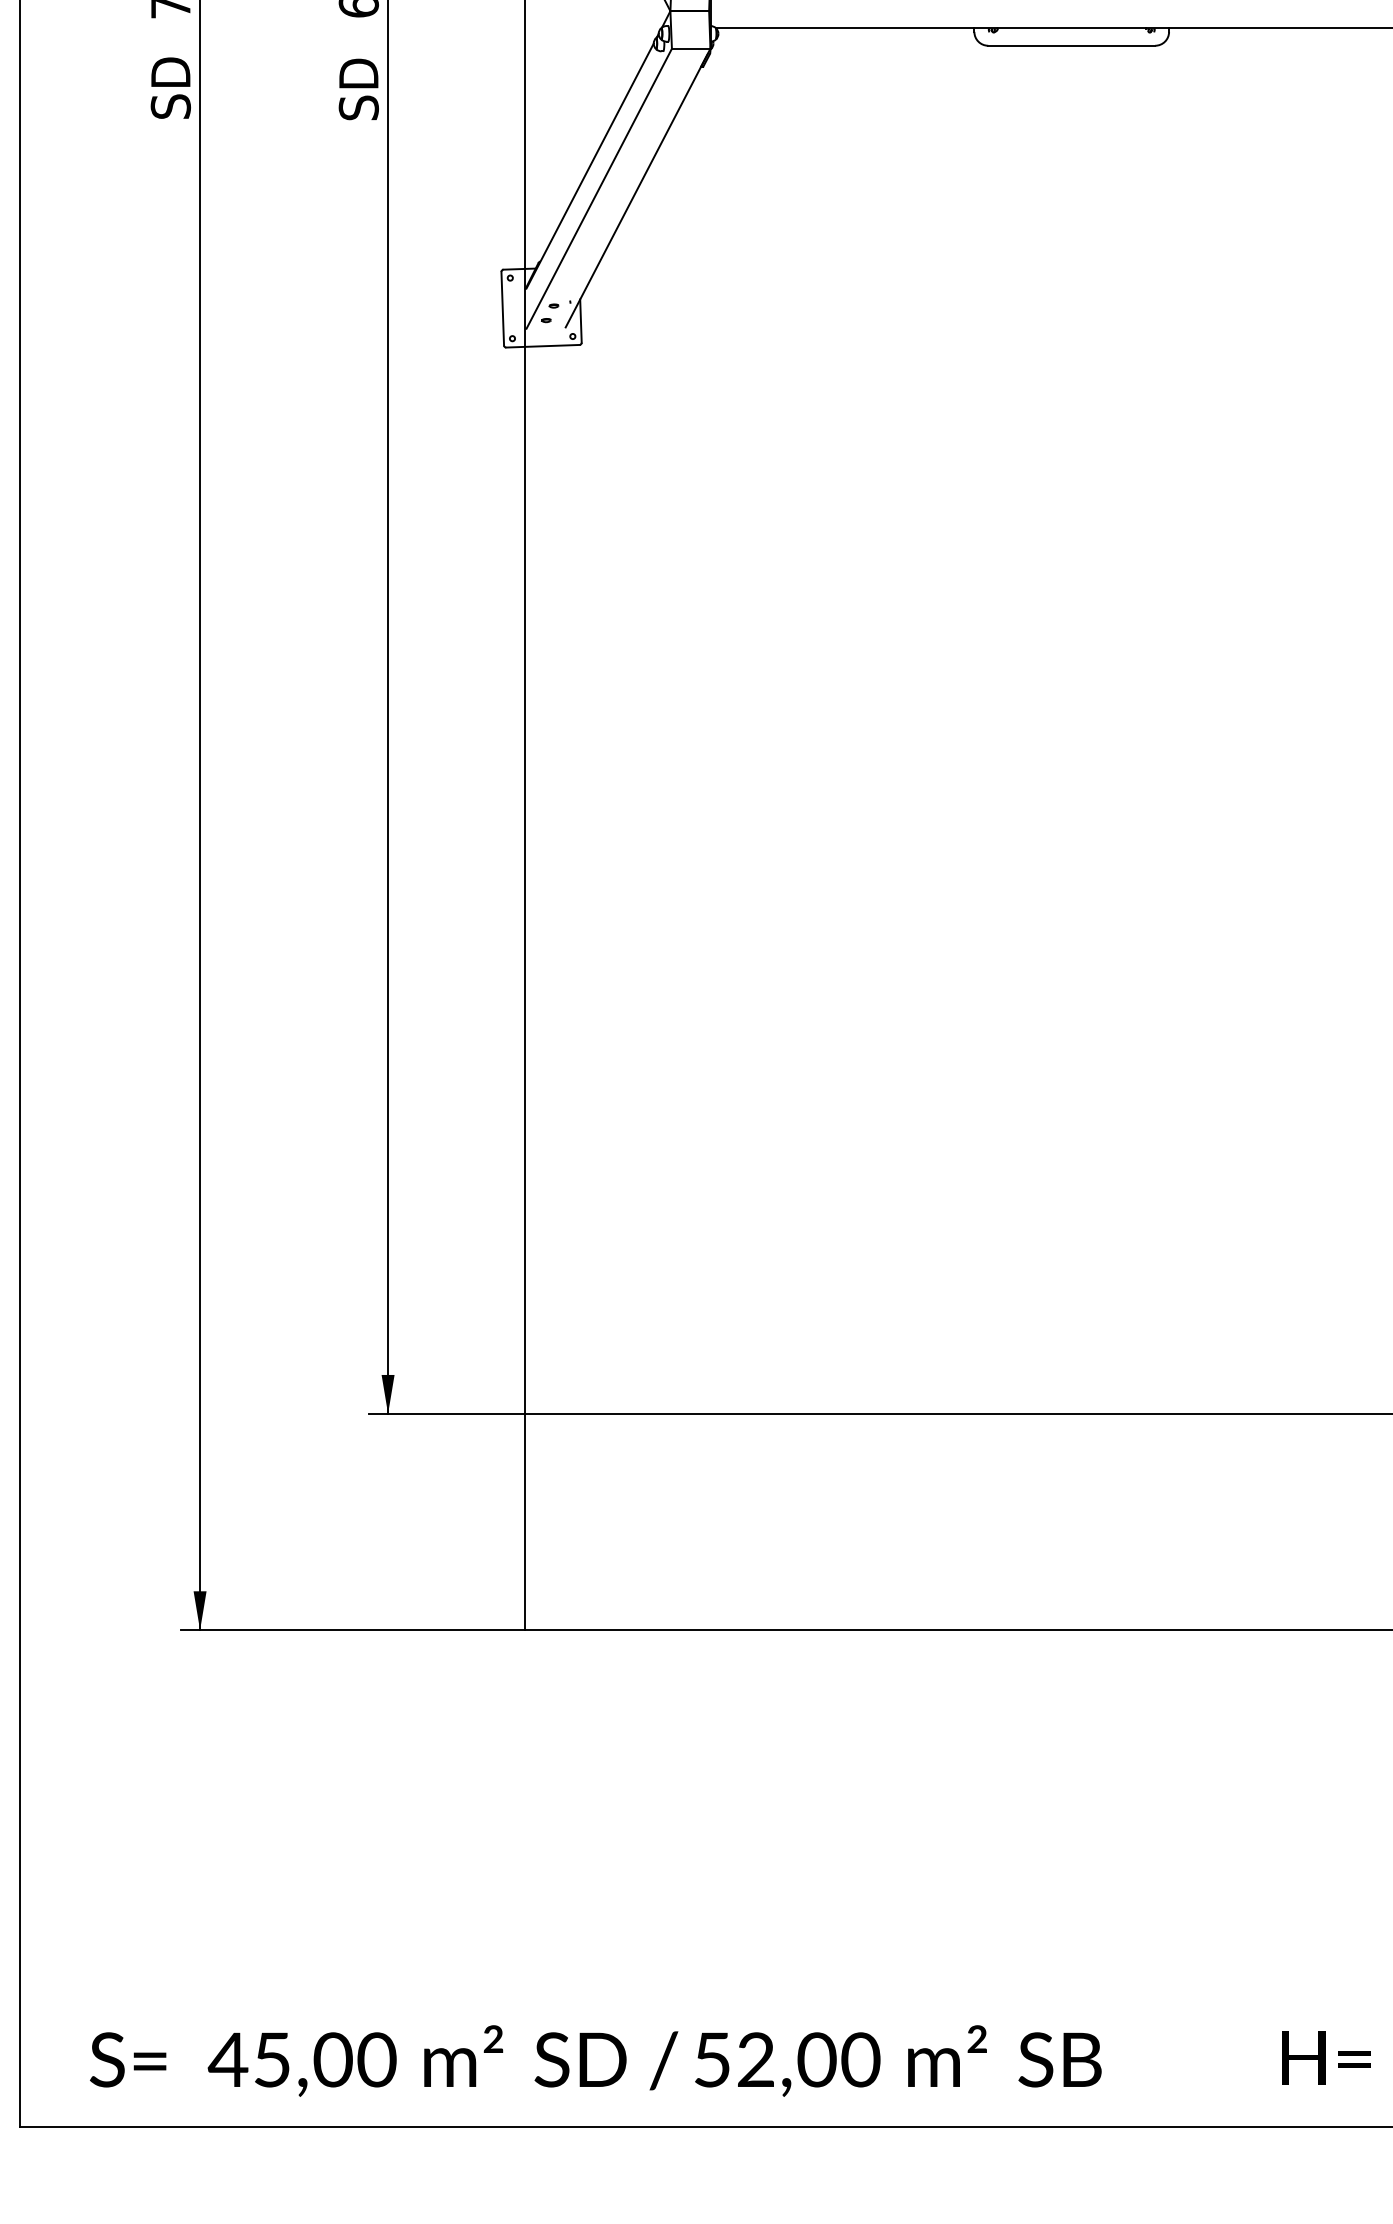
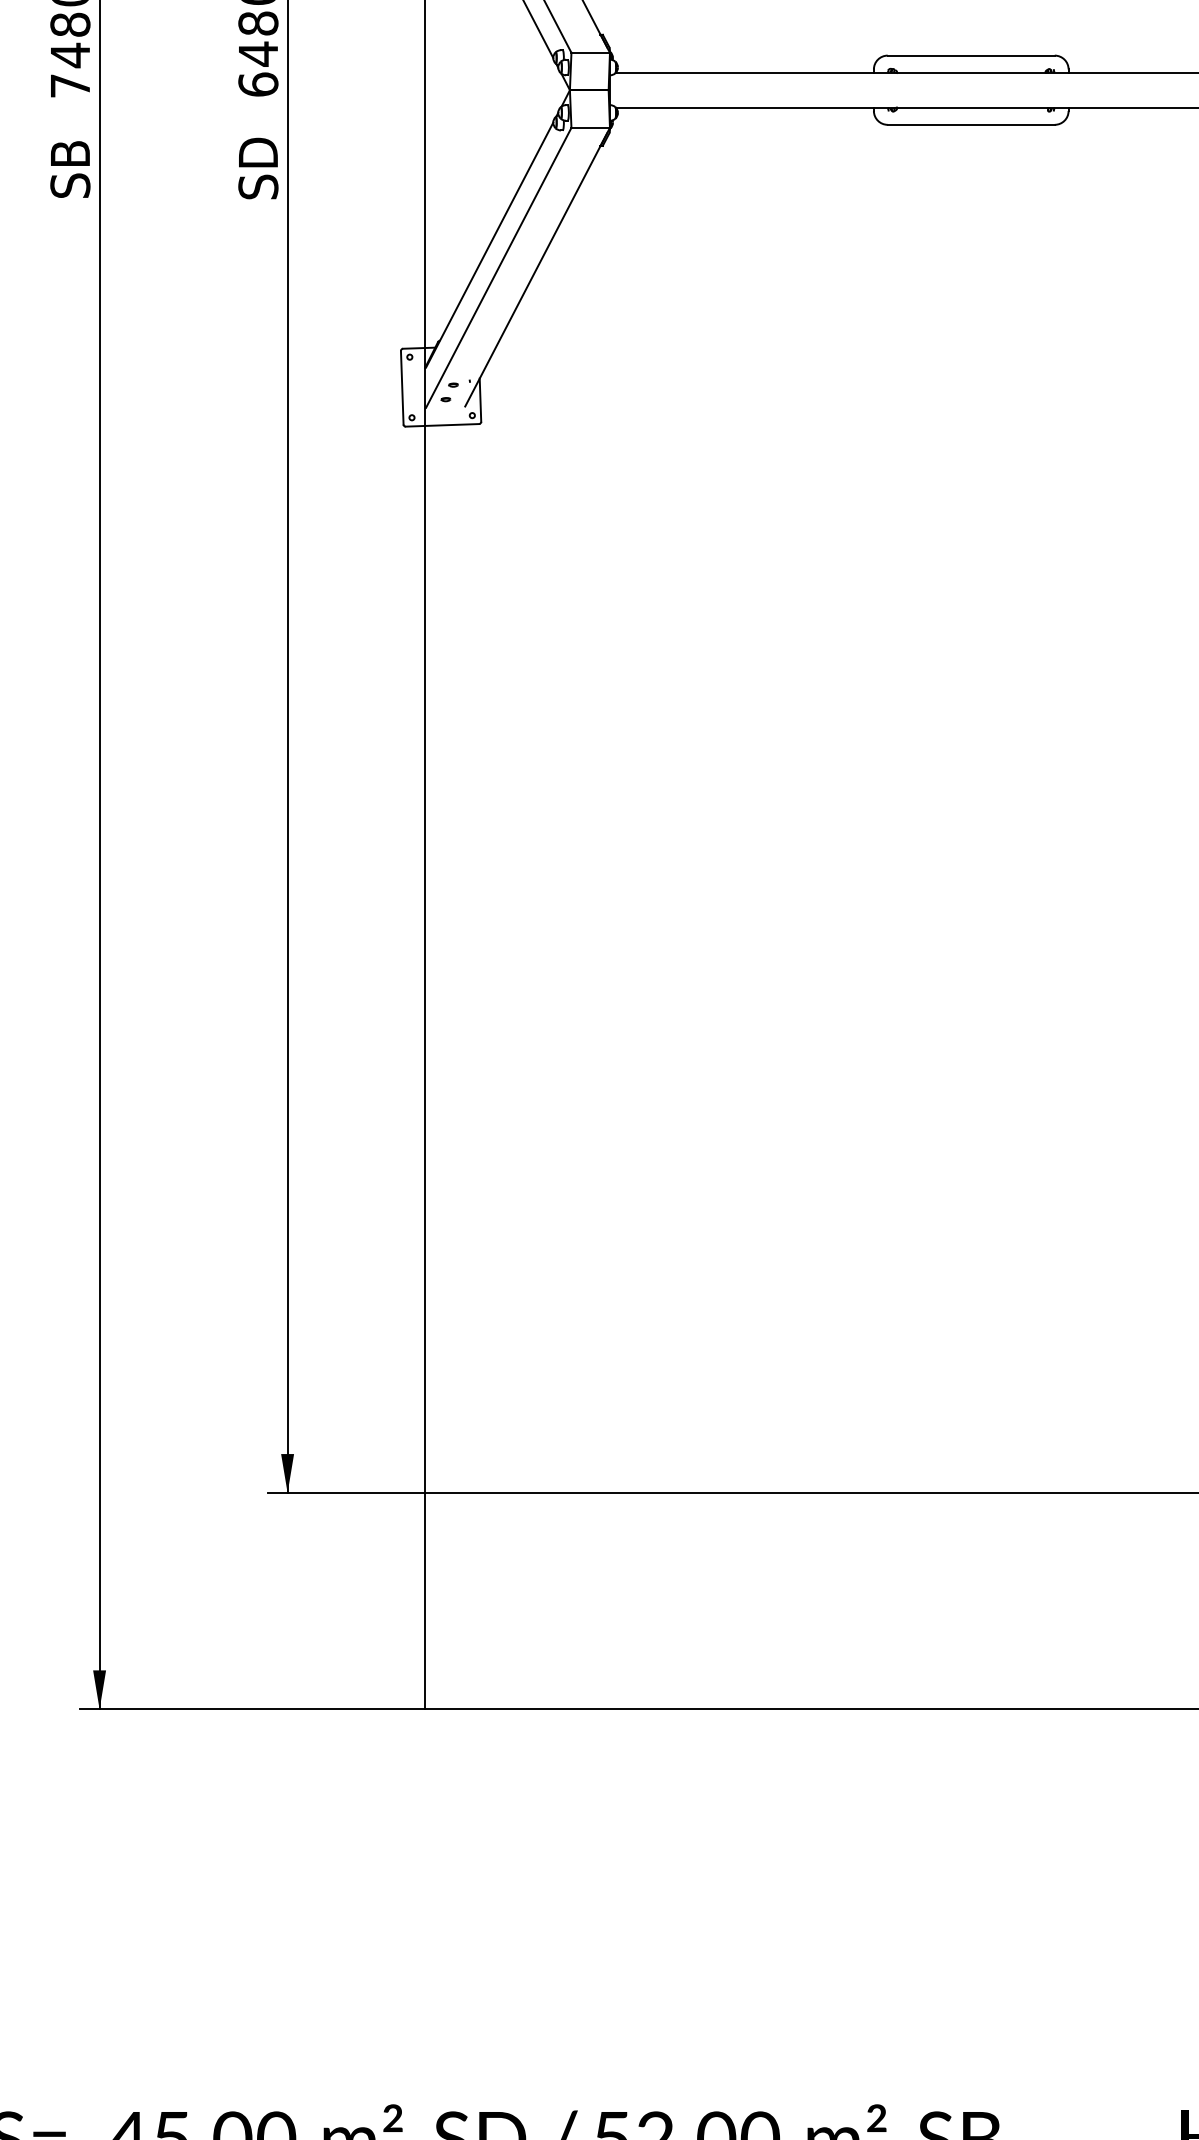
text: (170, 69) -> (70, 148), SD -> SB

